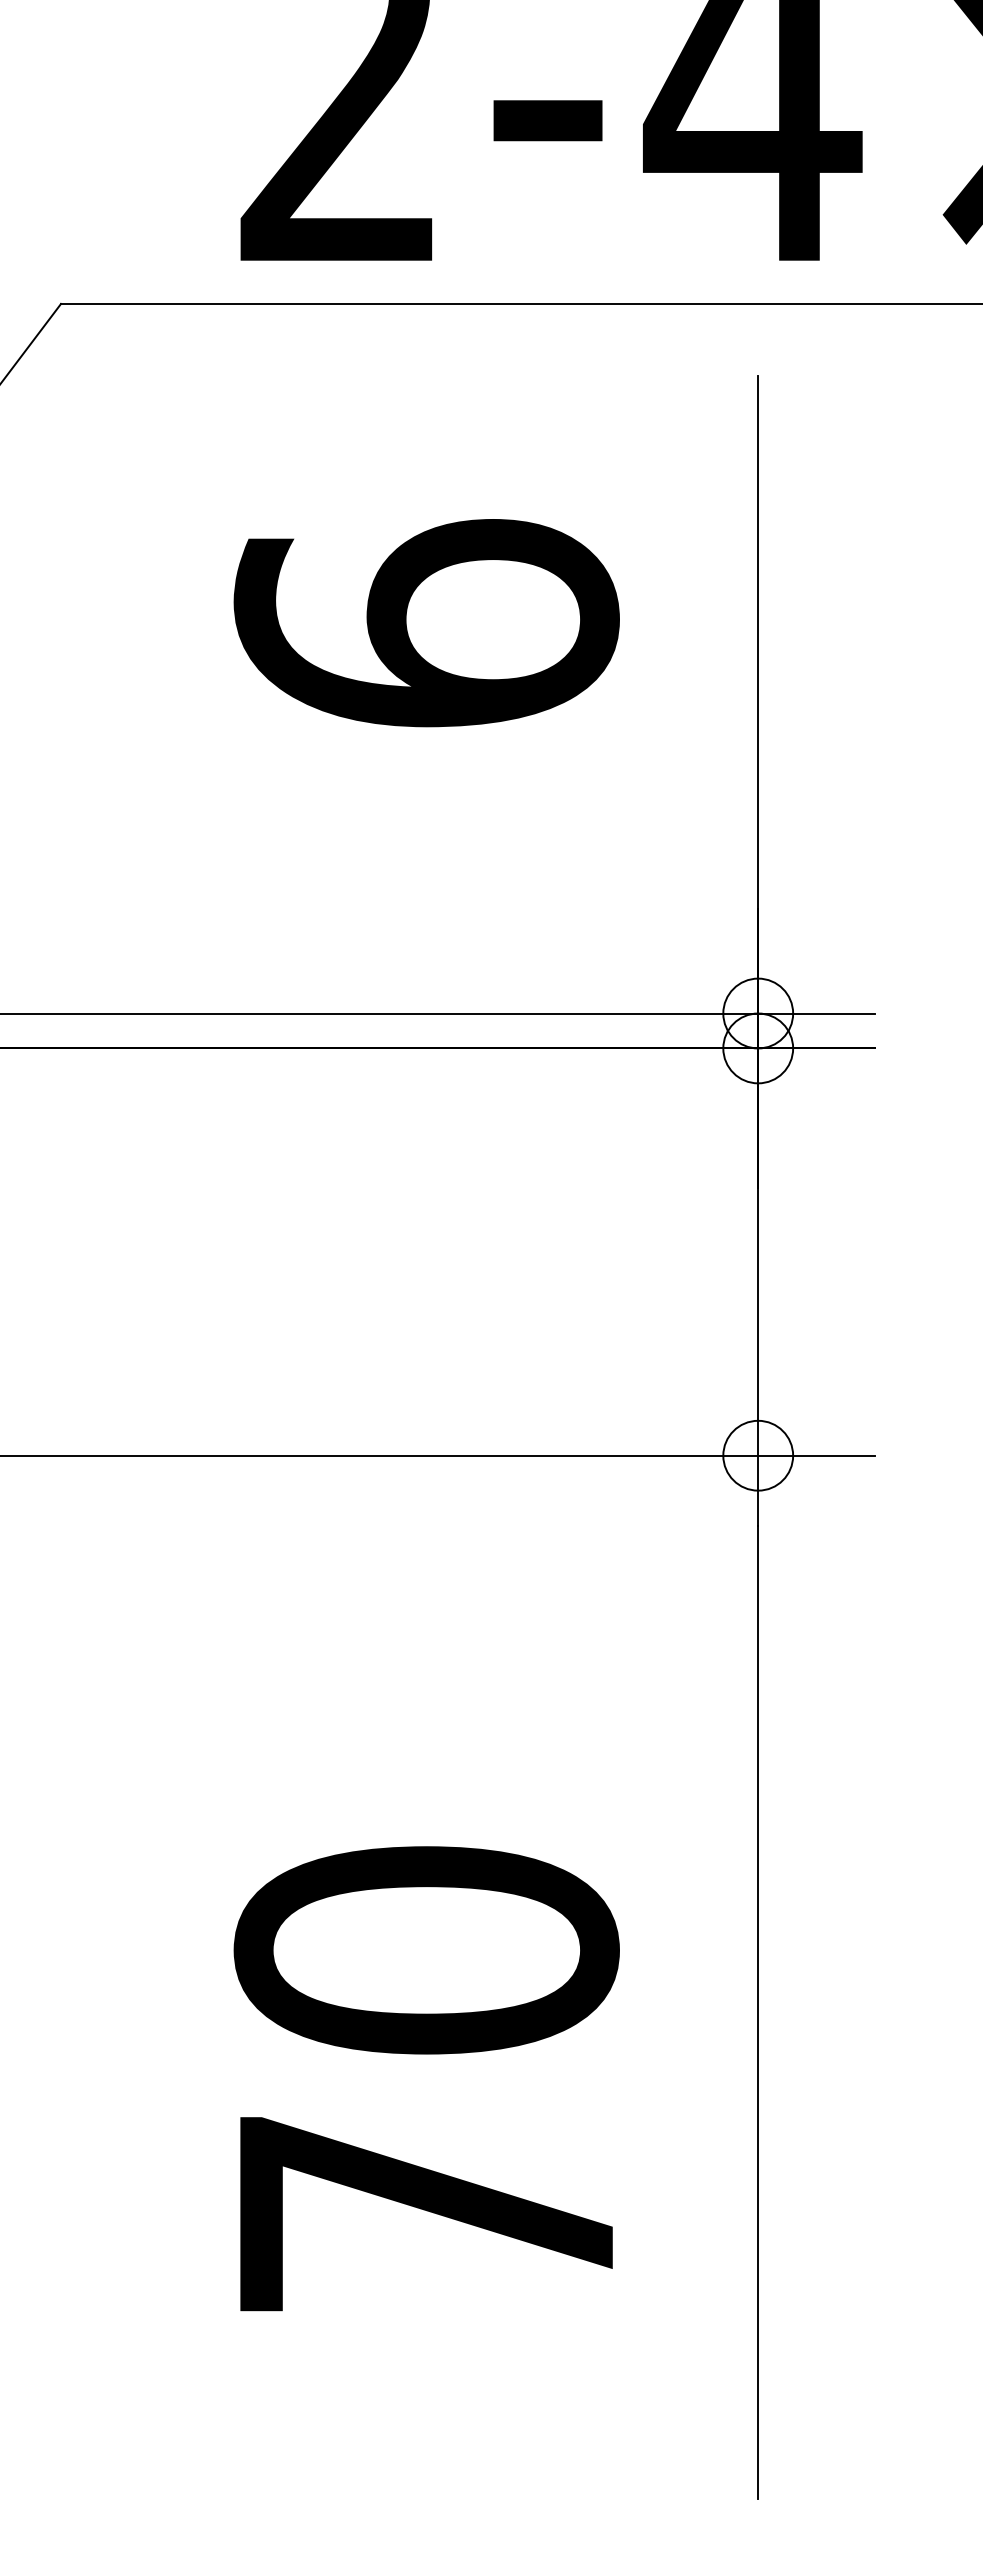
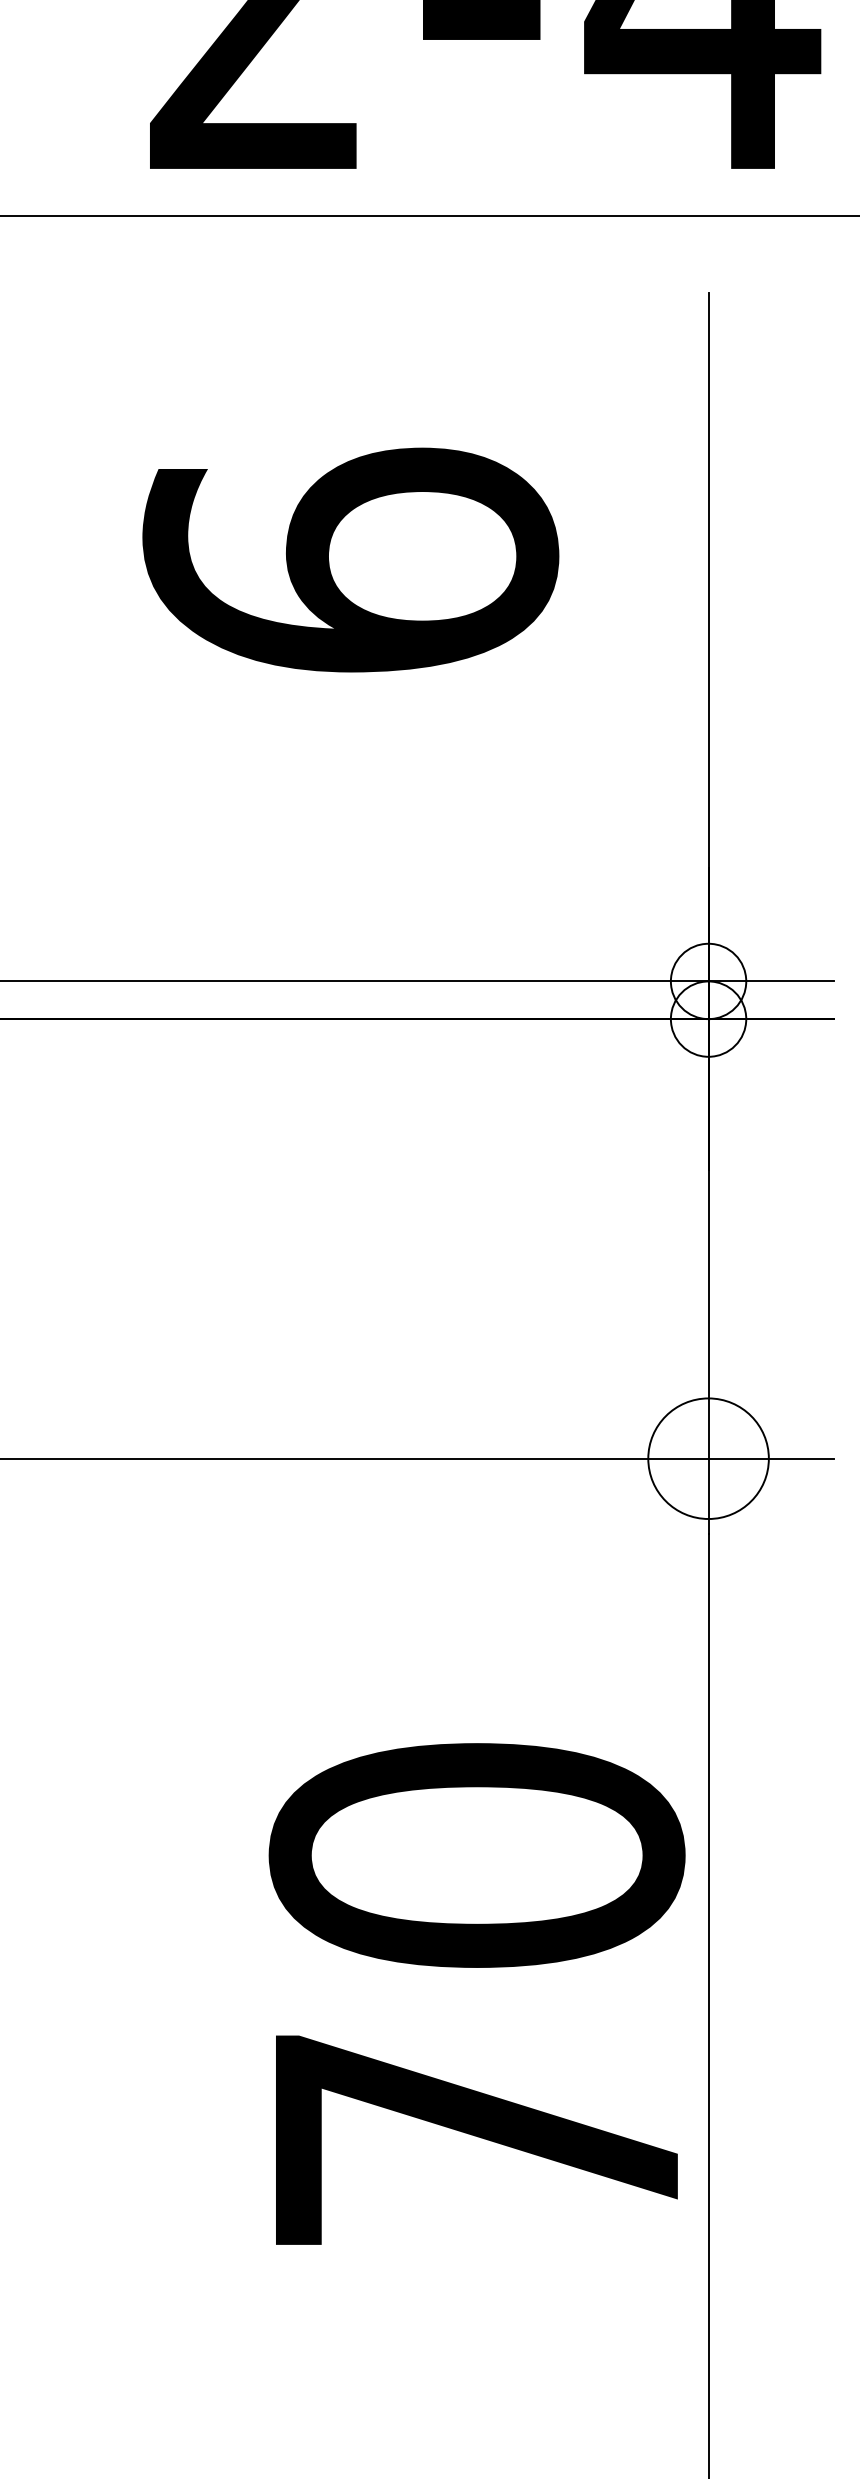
circle: (758, 1455) -> (708, 1458), size x1.6
text: (426, 2078) -> (476, 1993), moved

